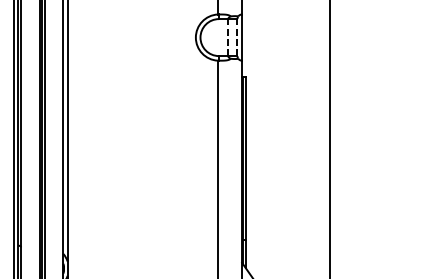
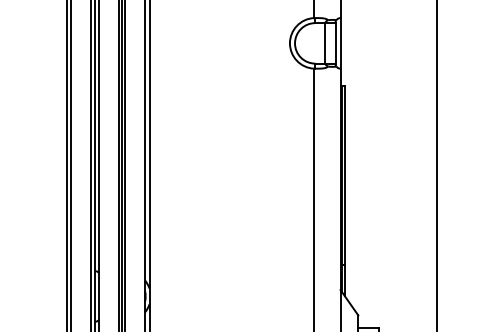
line: (228, 37) -> (325, 43), dashed -> solid
line: (237, 37) -> (335, 43), dashed -> solid

